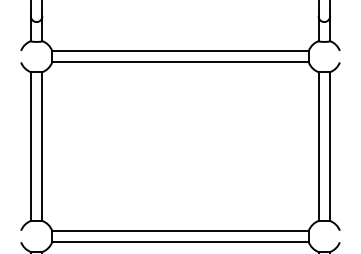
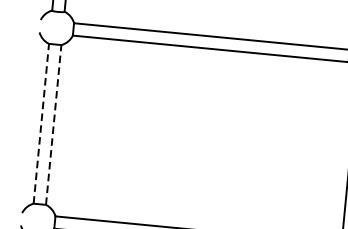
line: (30, 146) -> (40, 123), solid -> dashed
line: (42, 146) -> (53, 124), solid -> dashed

